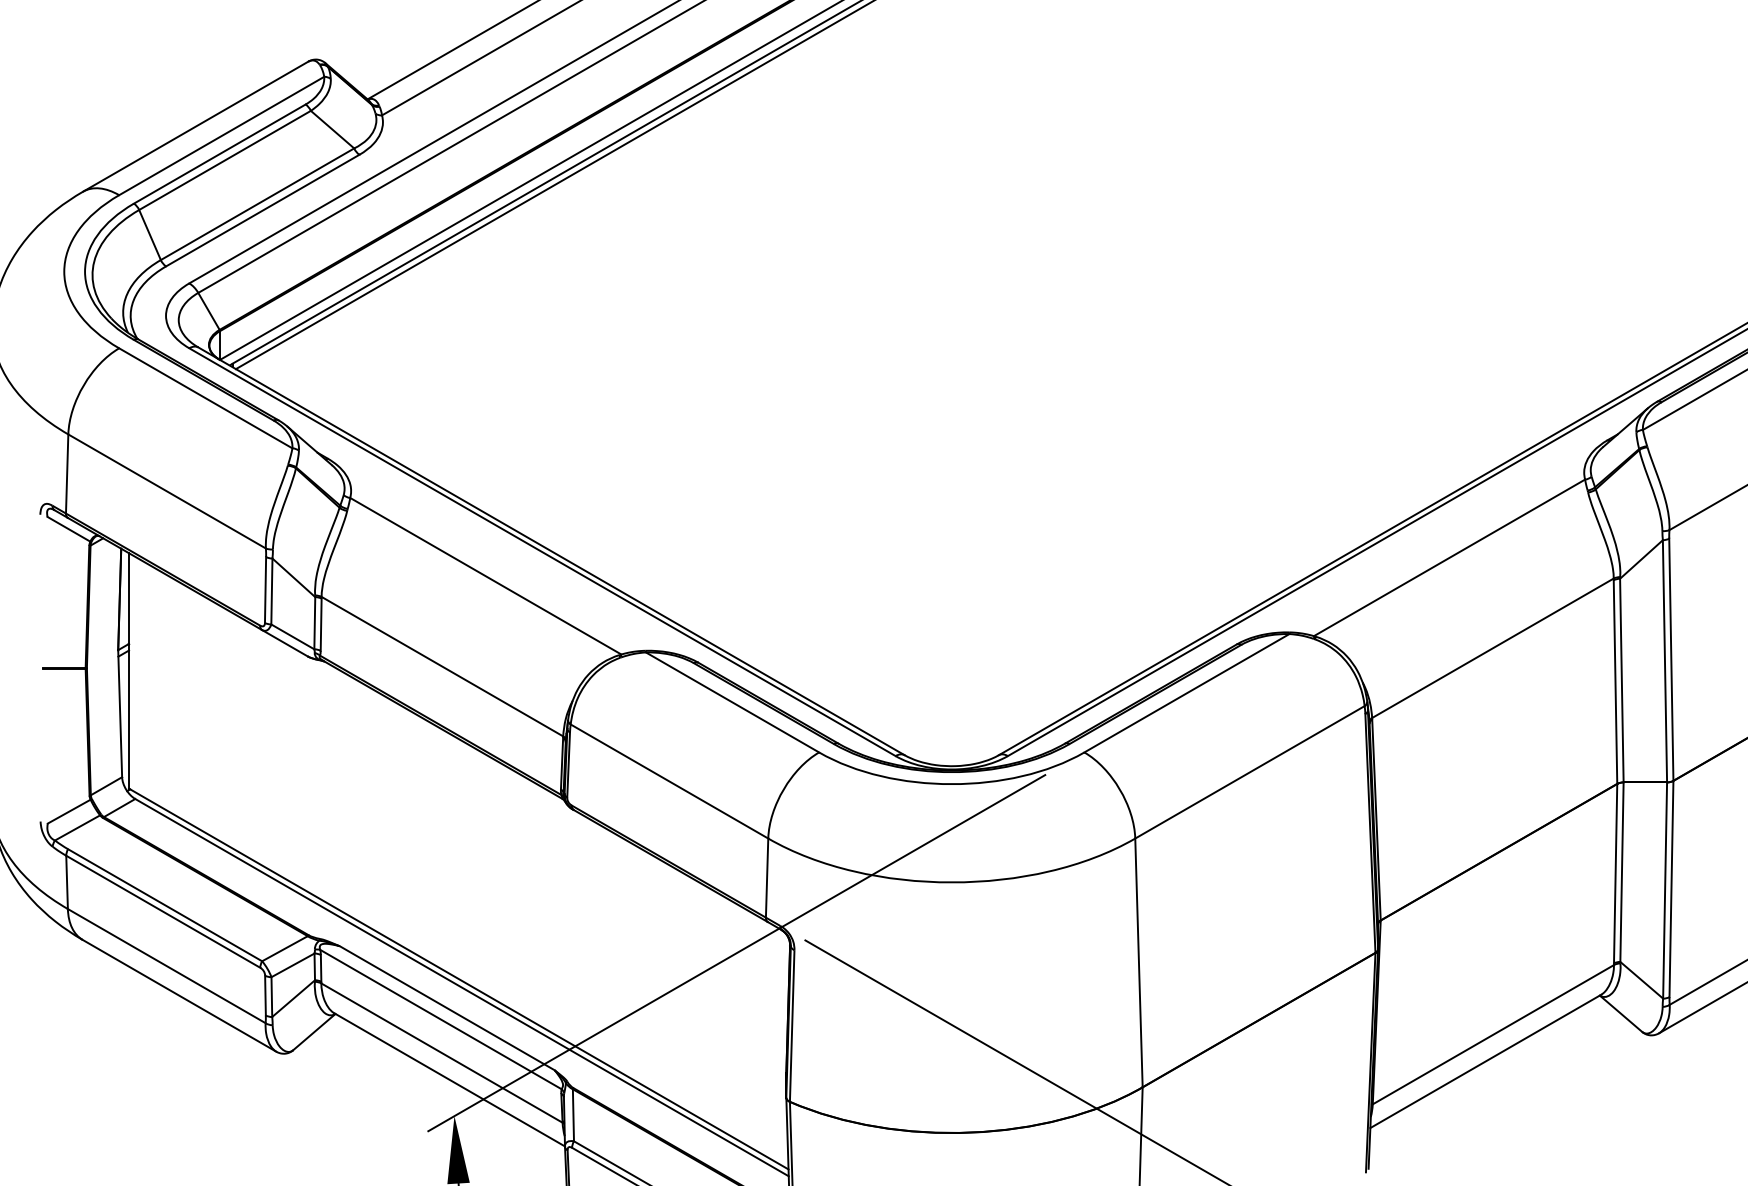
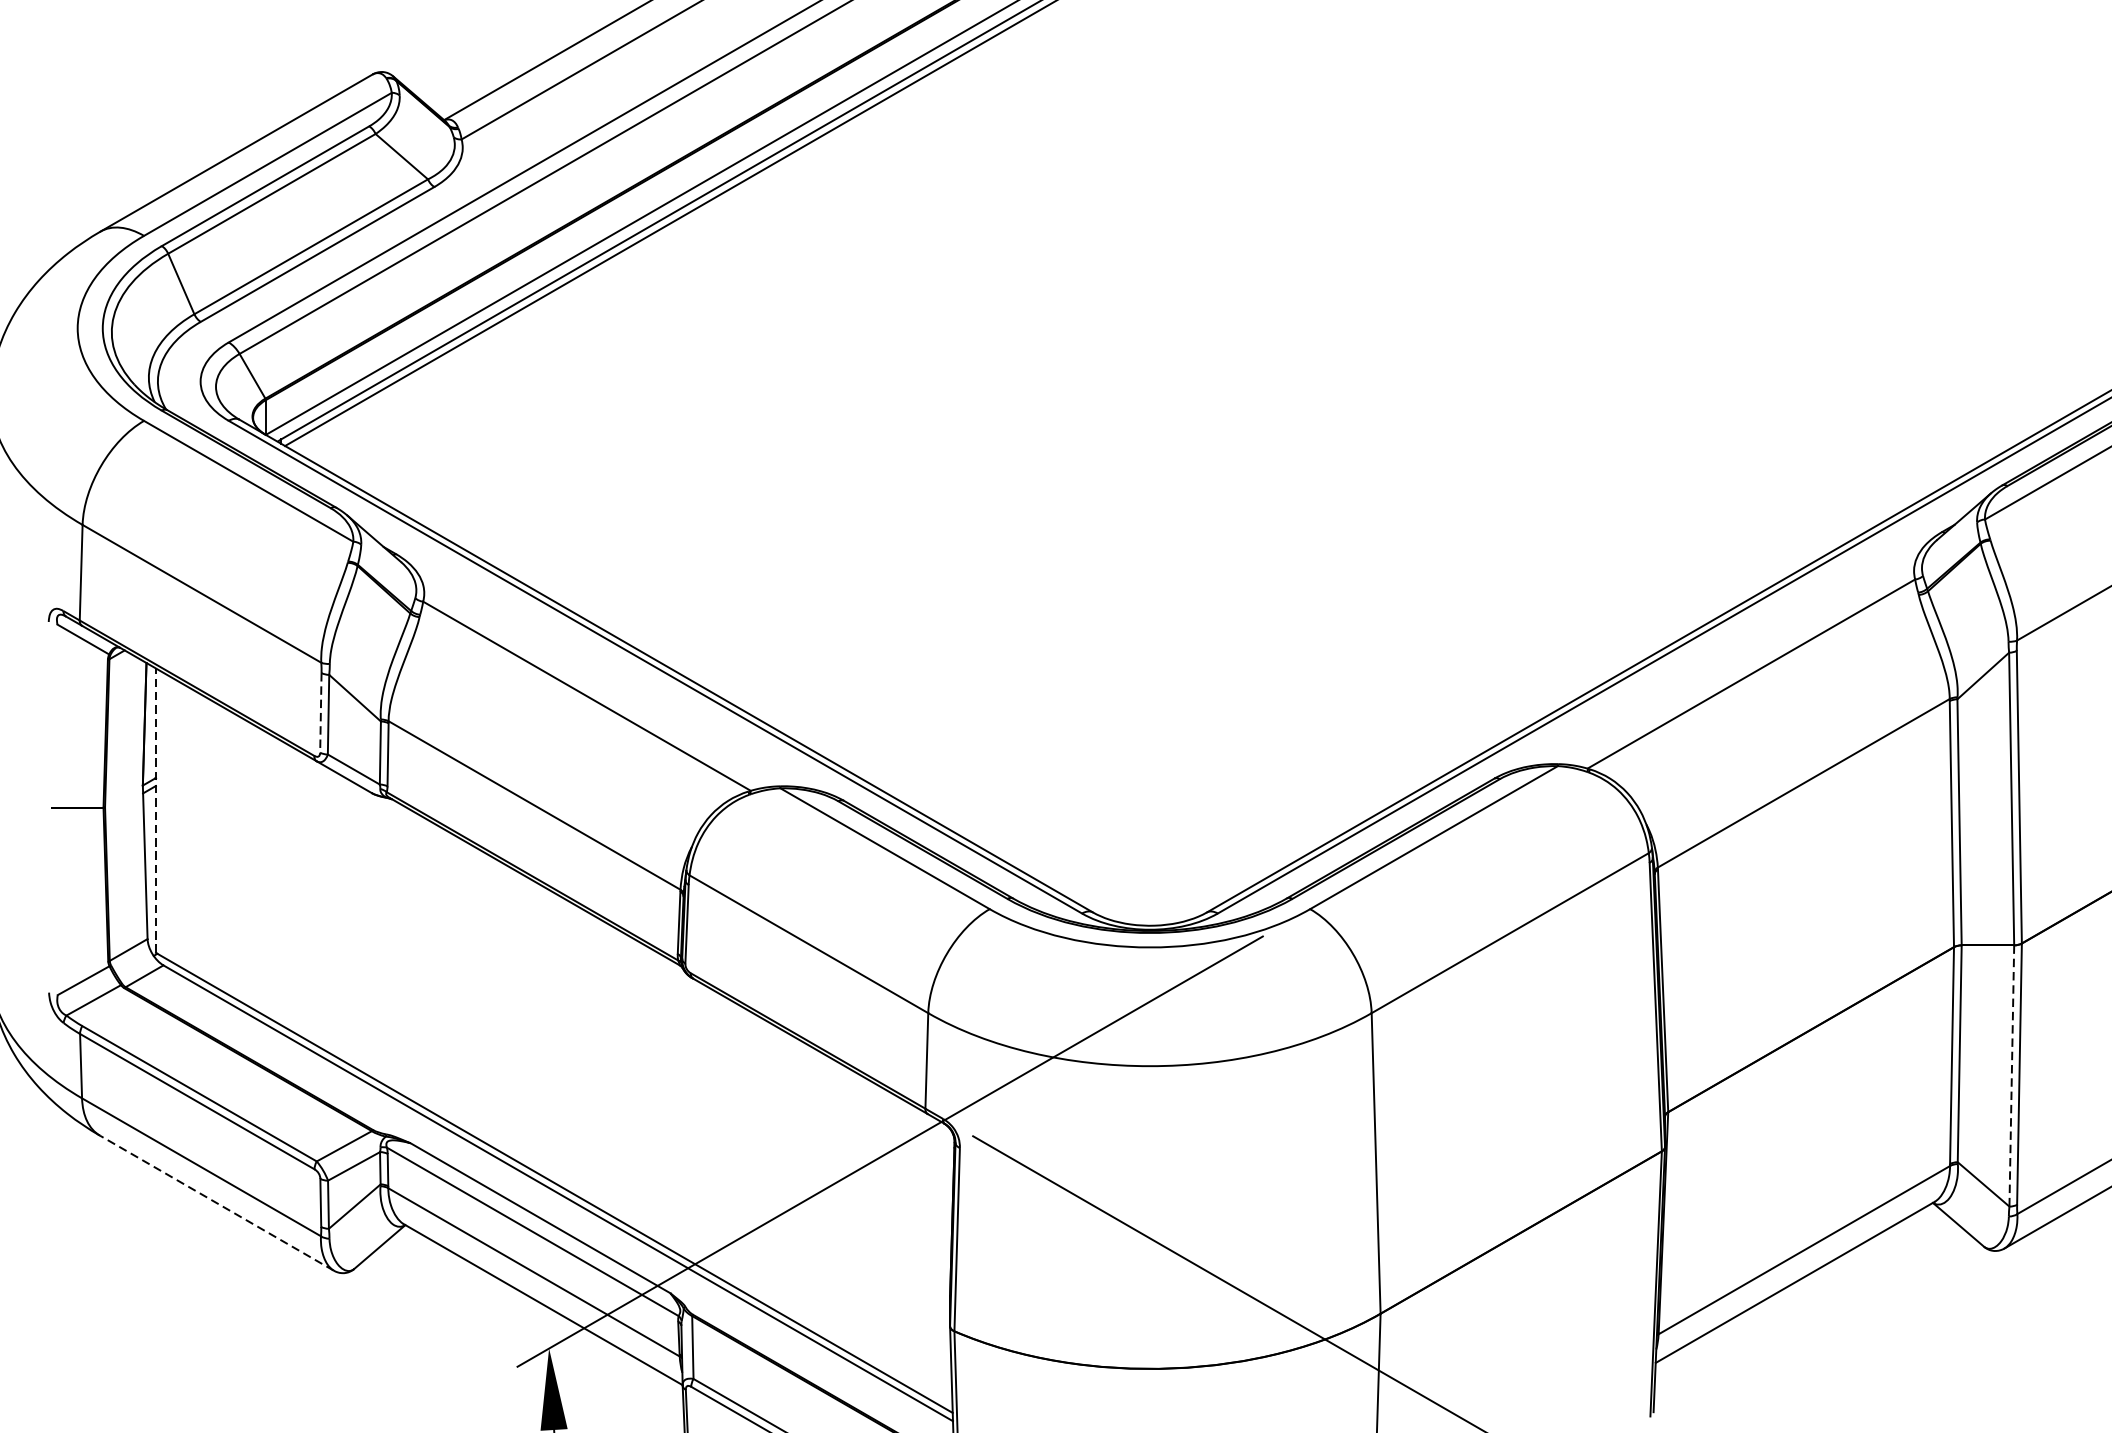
line: (265, 590) -> (320, 713), solid -> dashed
line: (129, 670) -> (156, 810), solid -> dashed
line: (1665, 891) -> (2012, 1077), solid -> dashed
line: (179, 995) -> (216, 1202), solid -> dashed

